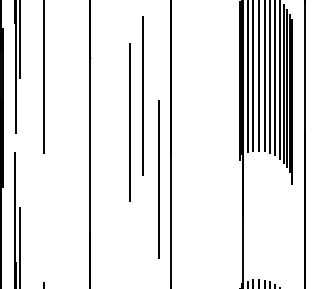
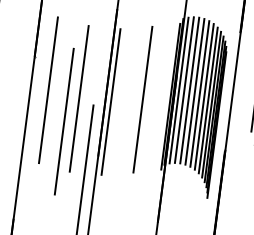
line: (210, 87) -> (143, 99), added
line: (108, 90) -> (48, 89), added
line: (176, 94) -> (110, 101), added

